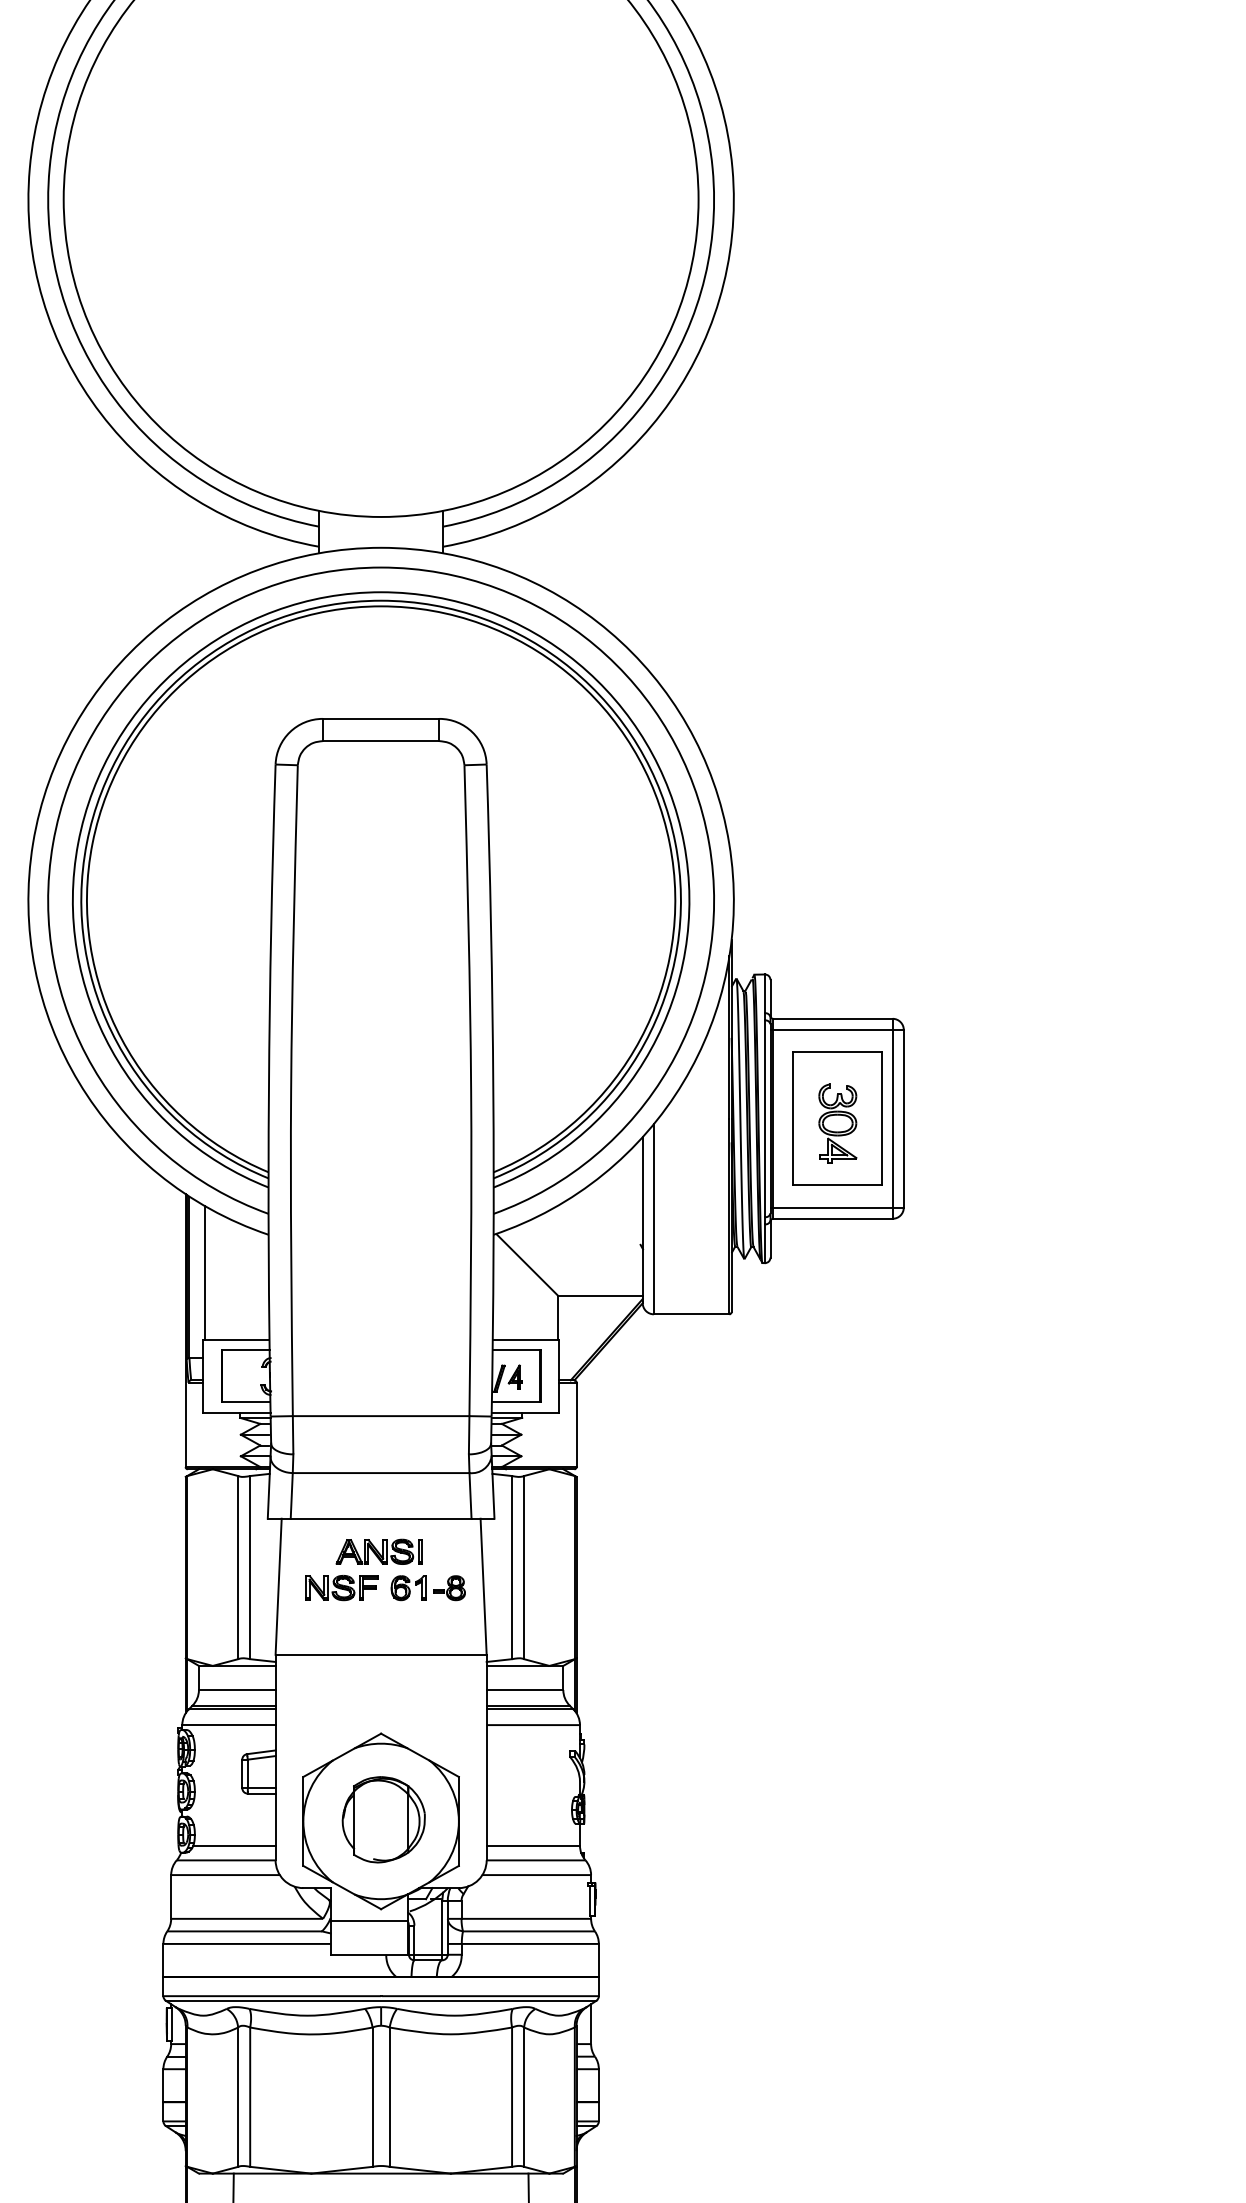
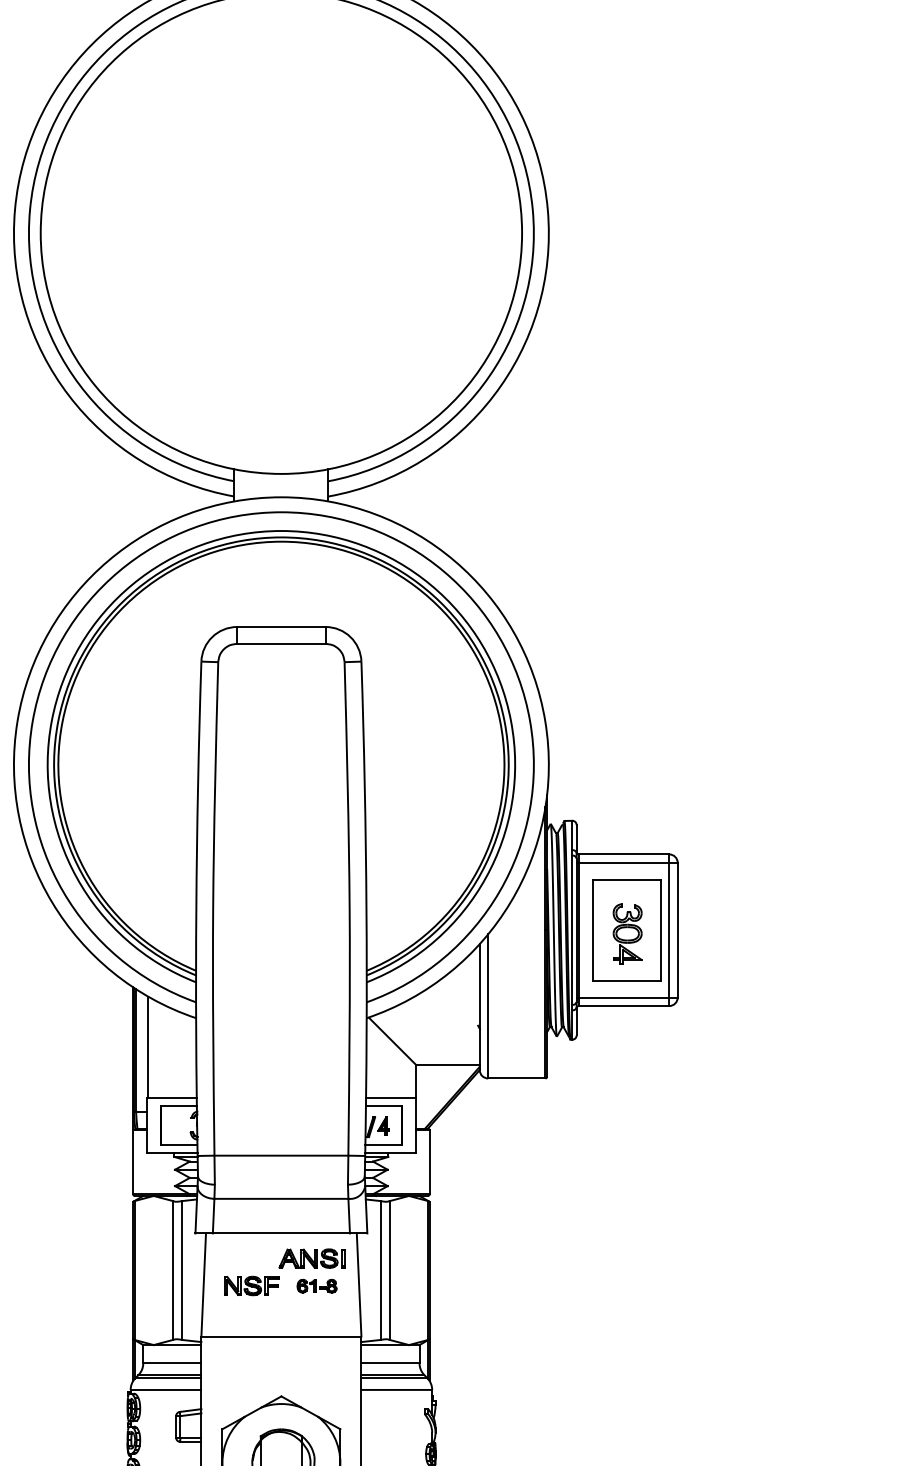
part: (378, 1551) -> (311, 1258), moved
part: (427, 1588) -> (316, 1286), size x0.7

